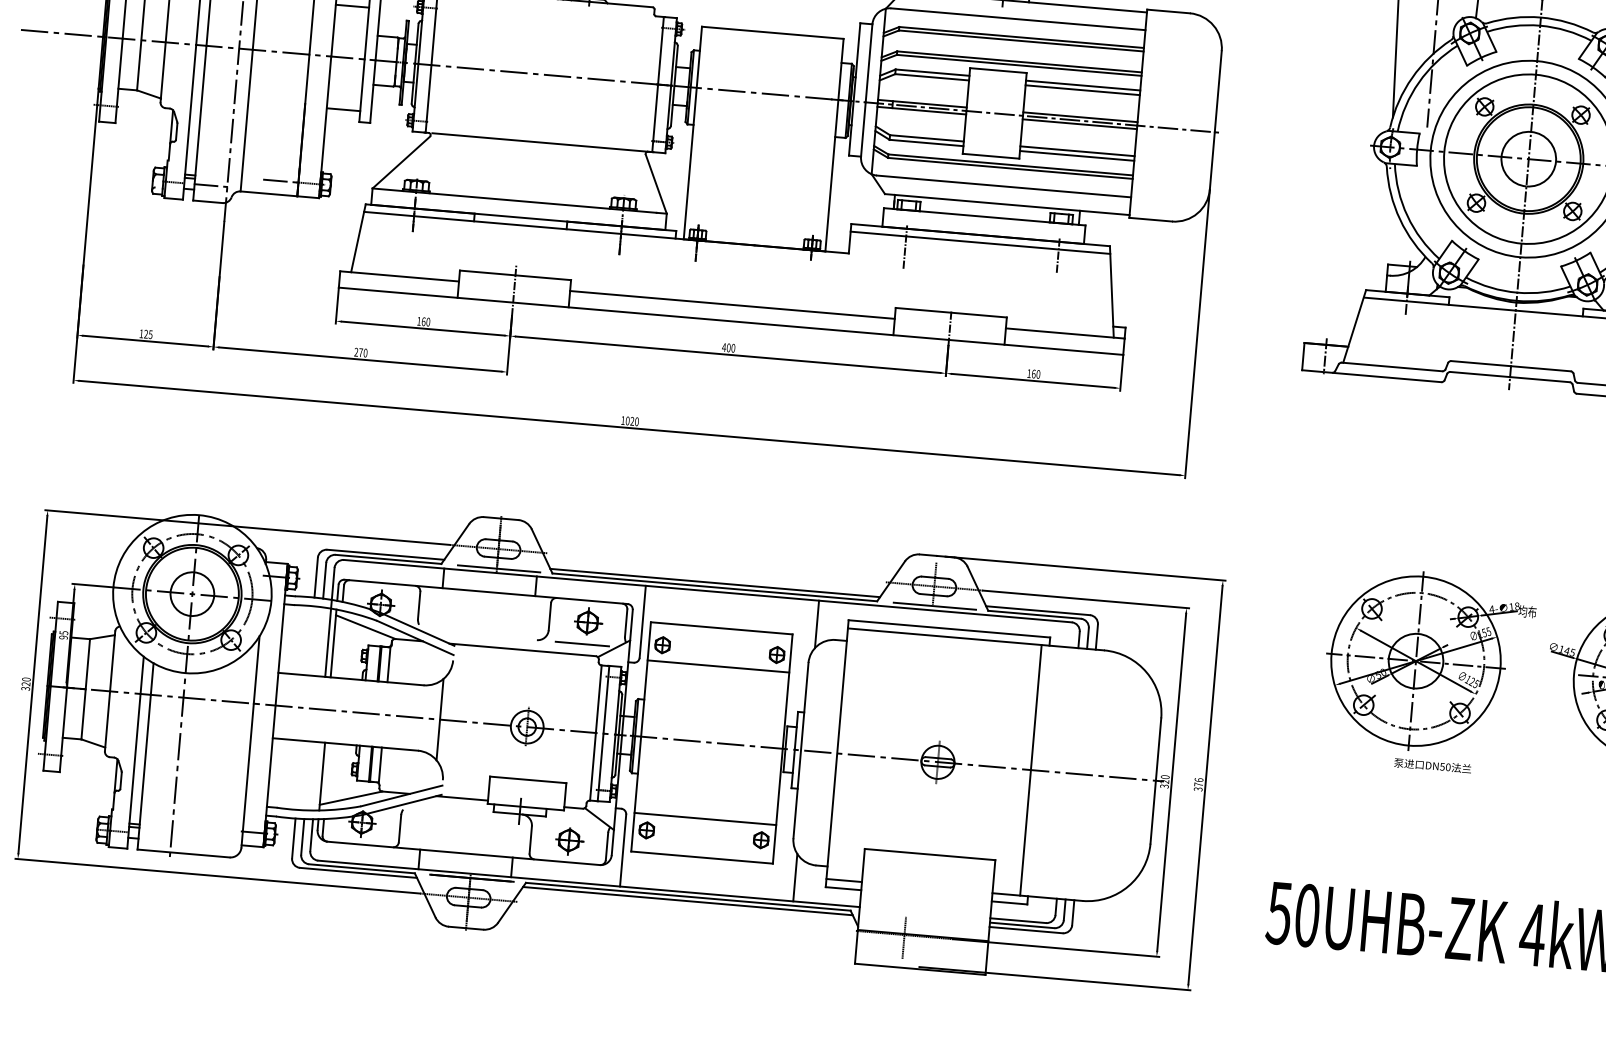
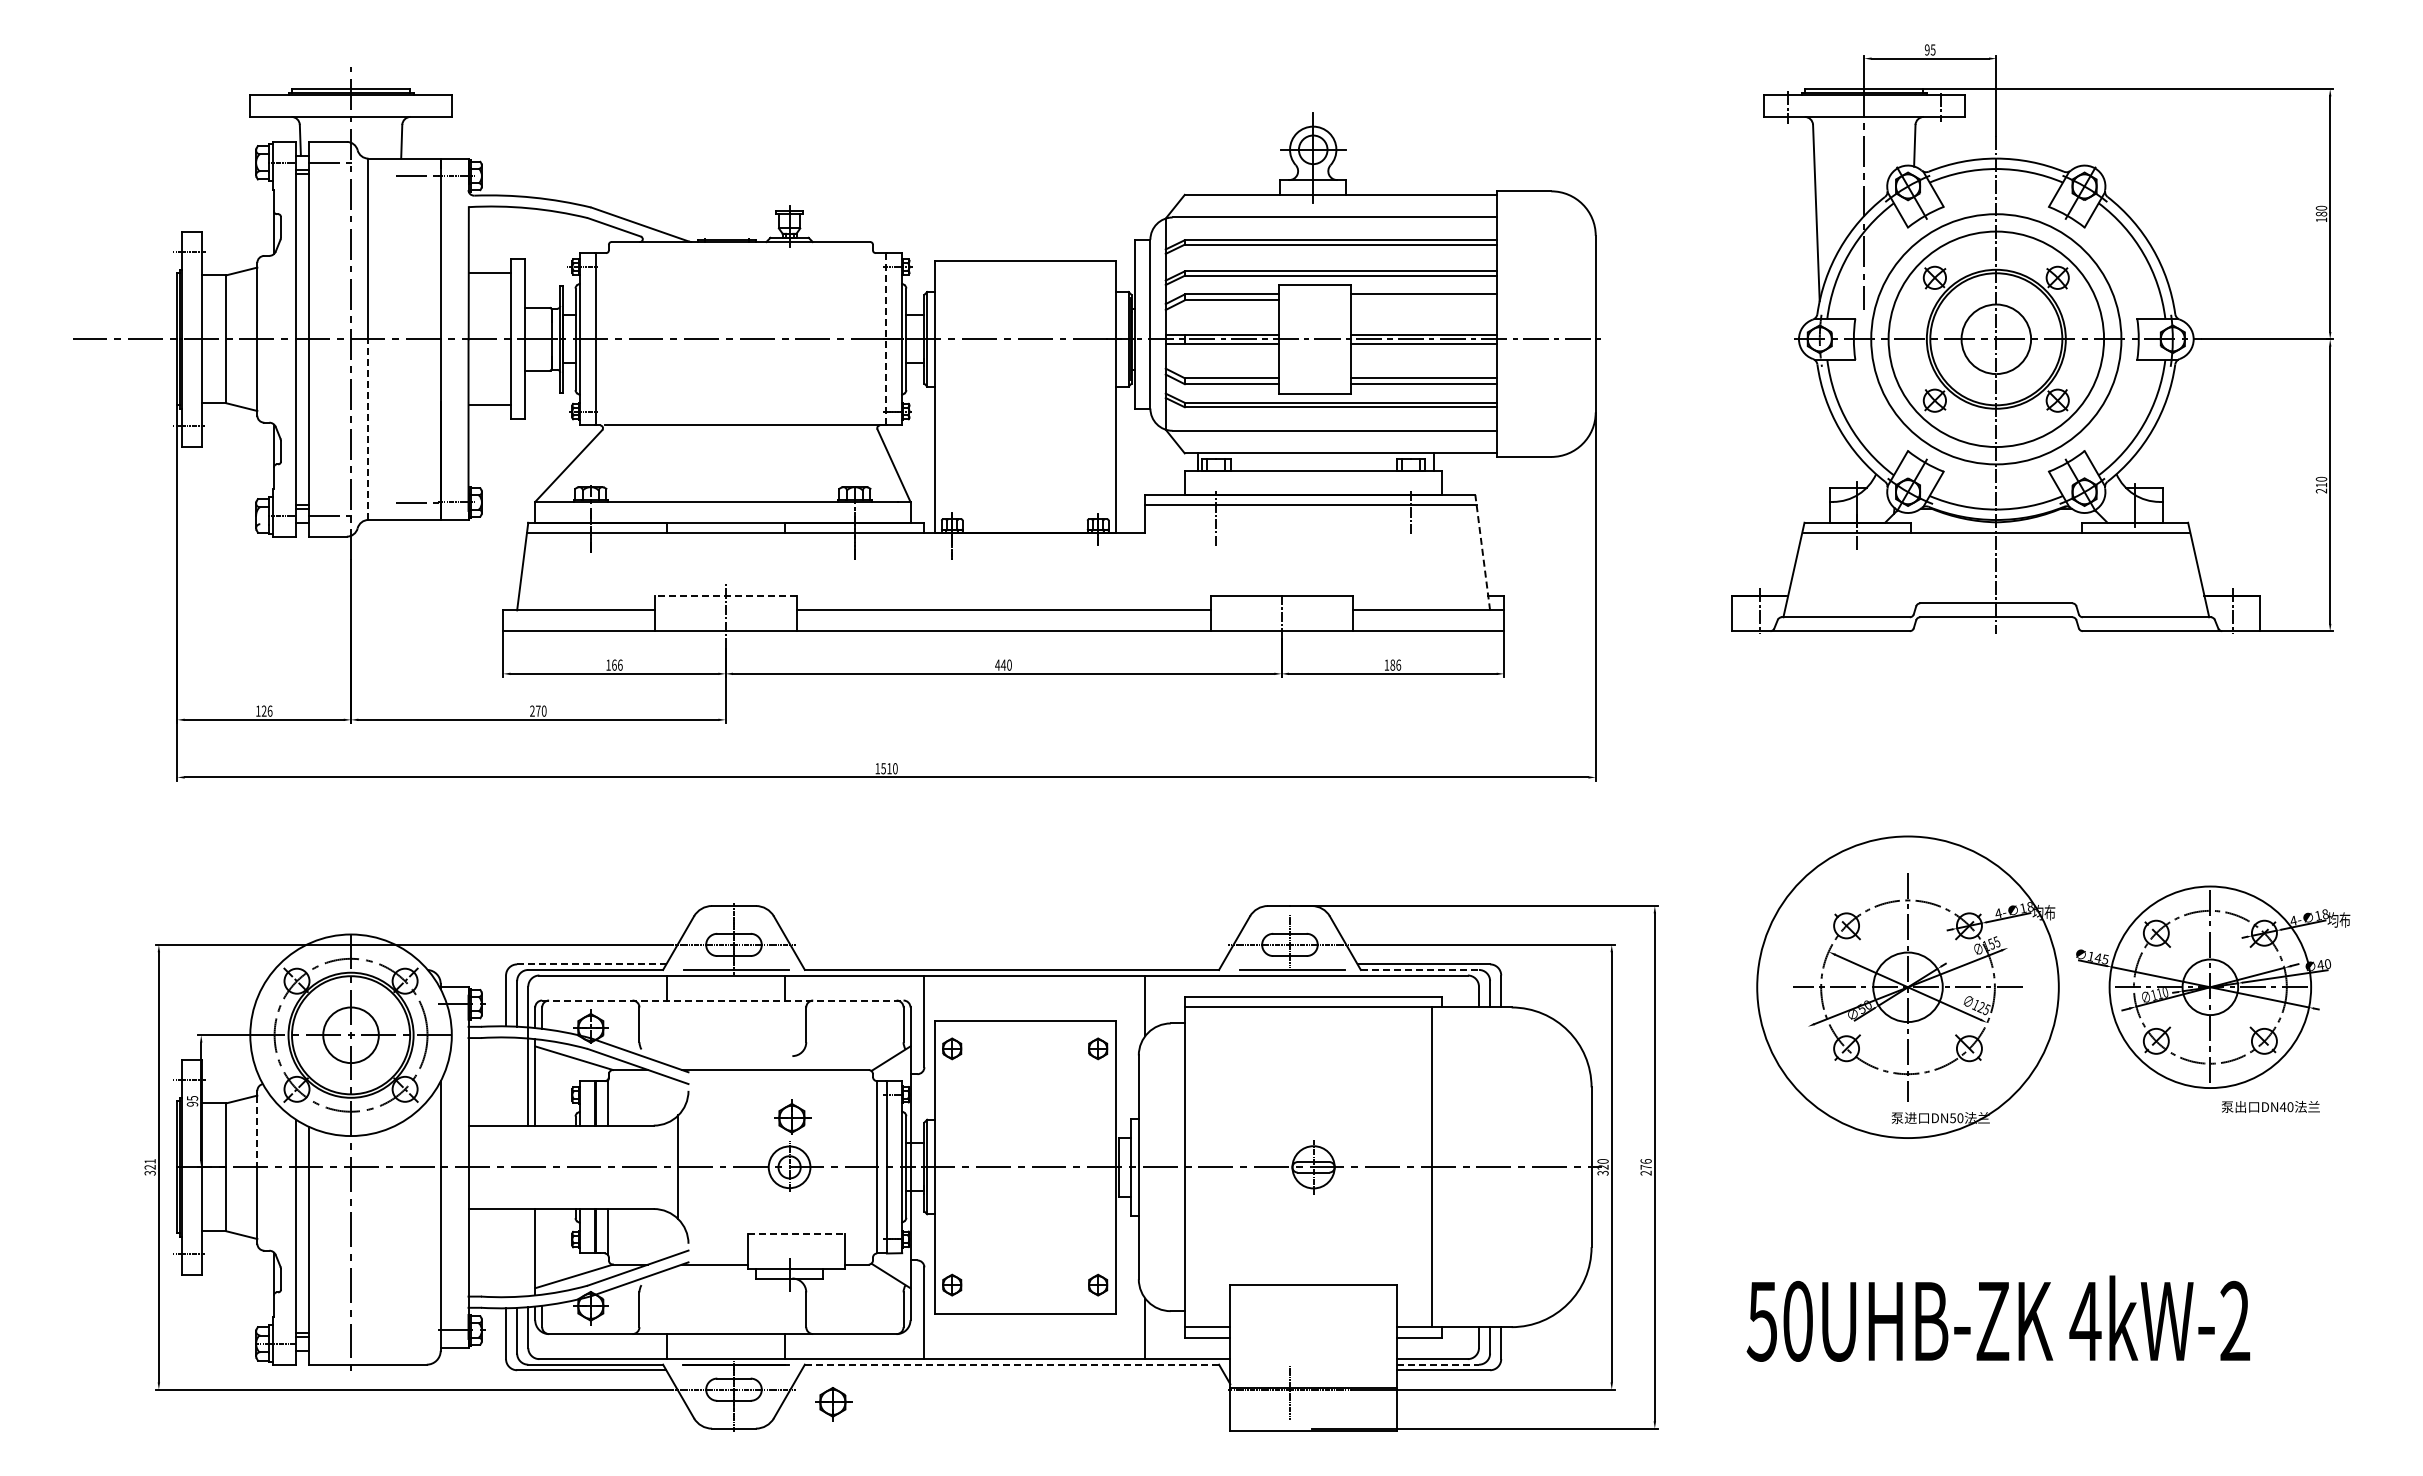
line: (658, 83) -> (885, 338), solid -> dashed
line: (1082, 90) -> (1423, 300), removed
line: (246, 120) -> (368, 429), solid -> dashed
line: (515, 275) -> (725, 596), solid -> dashed
line: (1111, 291) -> (1482, 552), solid -> dashed
text: (428, 321) -> (620, 664), 160 -> 166
text: (150, 334) -> (269, 710), 125 -> 126
text: (728, 347) -> (1003, 664), 400 -> 440
text: (1035, 373) -> (1395, 664), 160 -> 186
text: (630, 421) -> (886, 768), 1020 -> 1510
line: (385, 554) -> (591, 964), solid -> dashed
line: (714, 583) -> (1011, 964), removed
line: (485, 591) -> (722, 1000), solid -> dashed
line: (1035, 614) -> (1420, 969), solid -> dashed
part: (588, 621) -> (792, 1116), moved
line: (582, 644) -> (850, 1056), removed
circle: (1415, 661) -> (1907, 987), size x1.4
line: (112, 663) -> (257, 1131), solid -> dashed
line: (717, 666) -> (1024, 1069), removed
text: (25, 679) -> (149, 1161), 320 -> 321
line: (528, 780) -> (796, 1234), solid -> dashed
text: (1198, 788) -> (1646, 1172), 376 -> 276
line: (704, 819) -> (1024, 1264), removed
part: (569, 842) -> (833, 1404), moved
line: (688, 896) -> (1012, 1364), solid -> dashed
line: (687, 901) -> (1011, 1370), removed
line: (1022, 925) -> (1438, 1364), solid -> dashed

